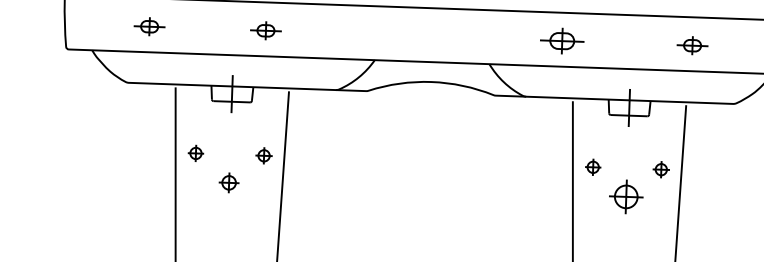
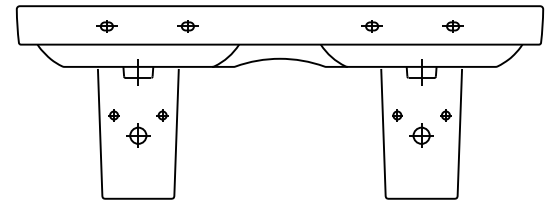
part: (149, 26) -> (106, 26), moved
part: (265, 30) -> (187, 26), moved
part: (561, 41) -> (371, 26), size x0.71
part: (691, 45) -> (452, 26), moved
part: (229, 182) -> (138, 135), size x1.67

